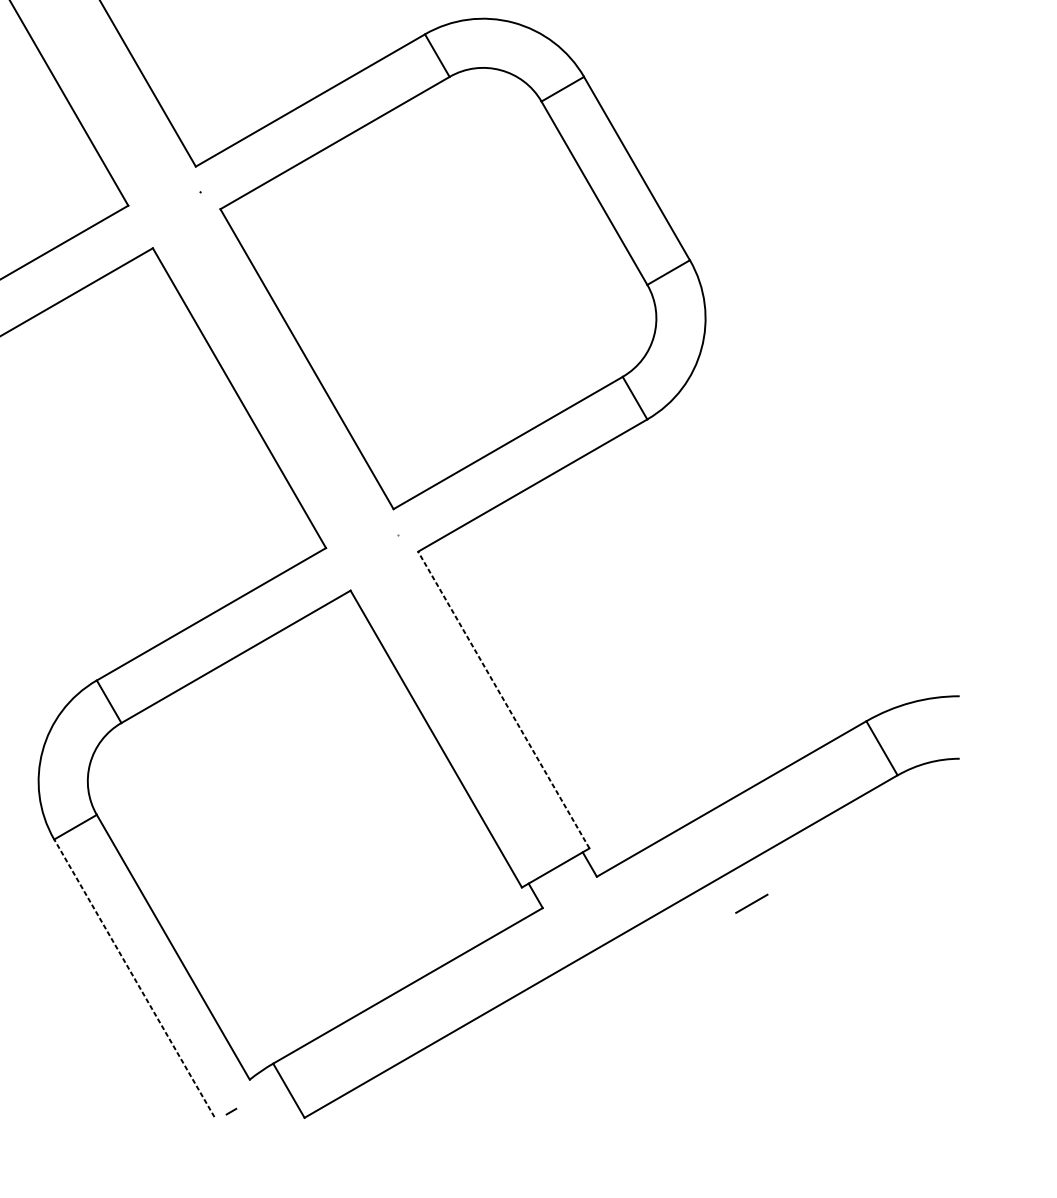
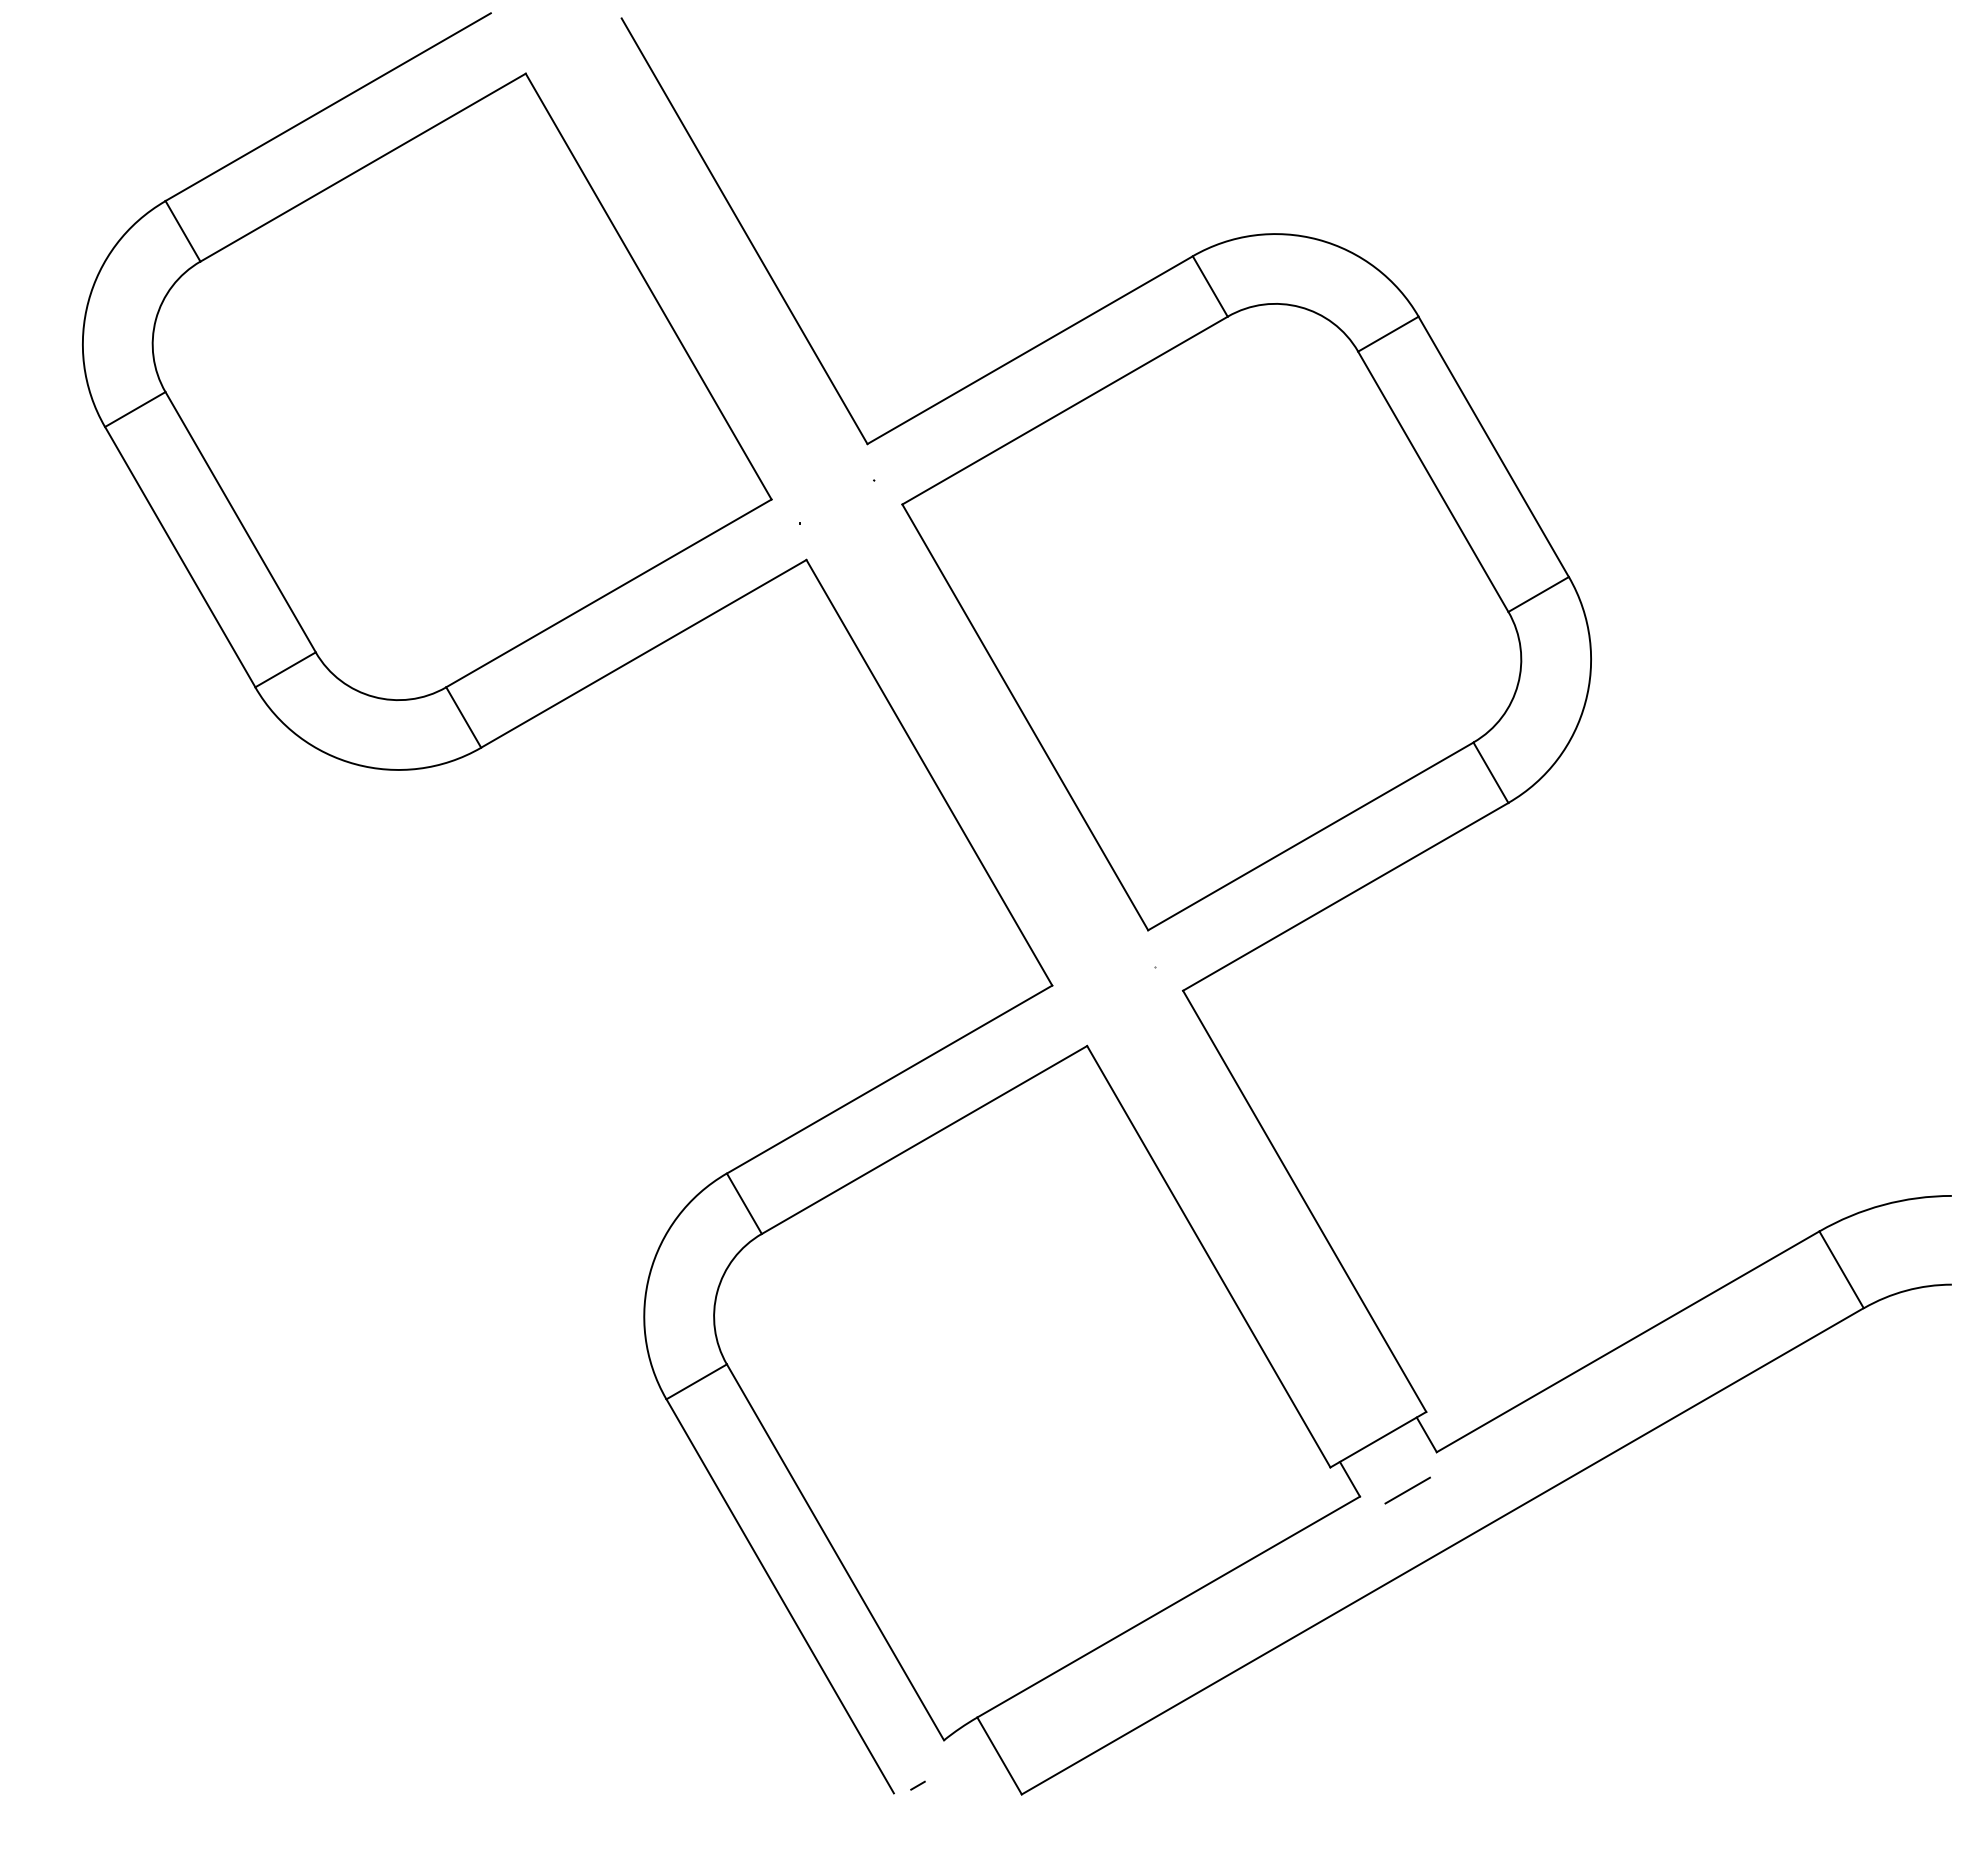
line: (503, 699) -> (1304, 1200), dashed -> solid
line: (751, 903) -> (1407, 1490), moved
line: (133, 977) -> (779, 1595), dashed -> solid

